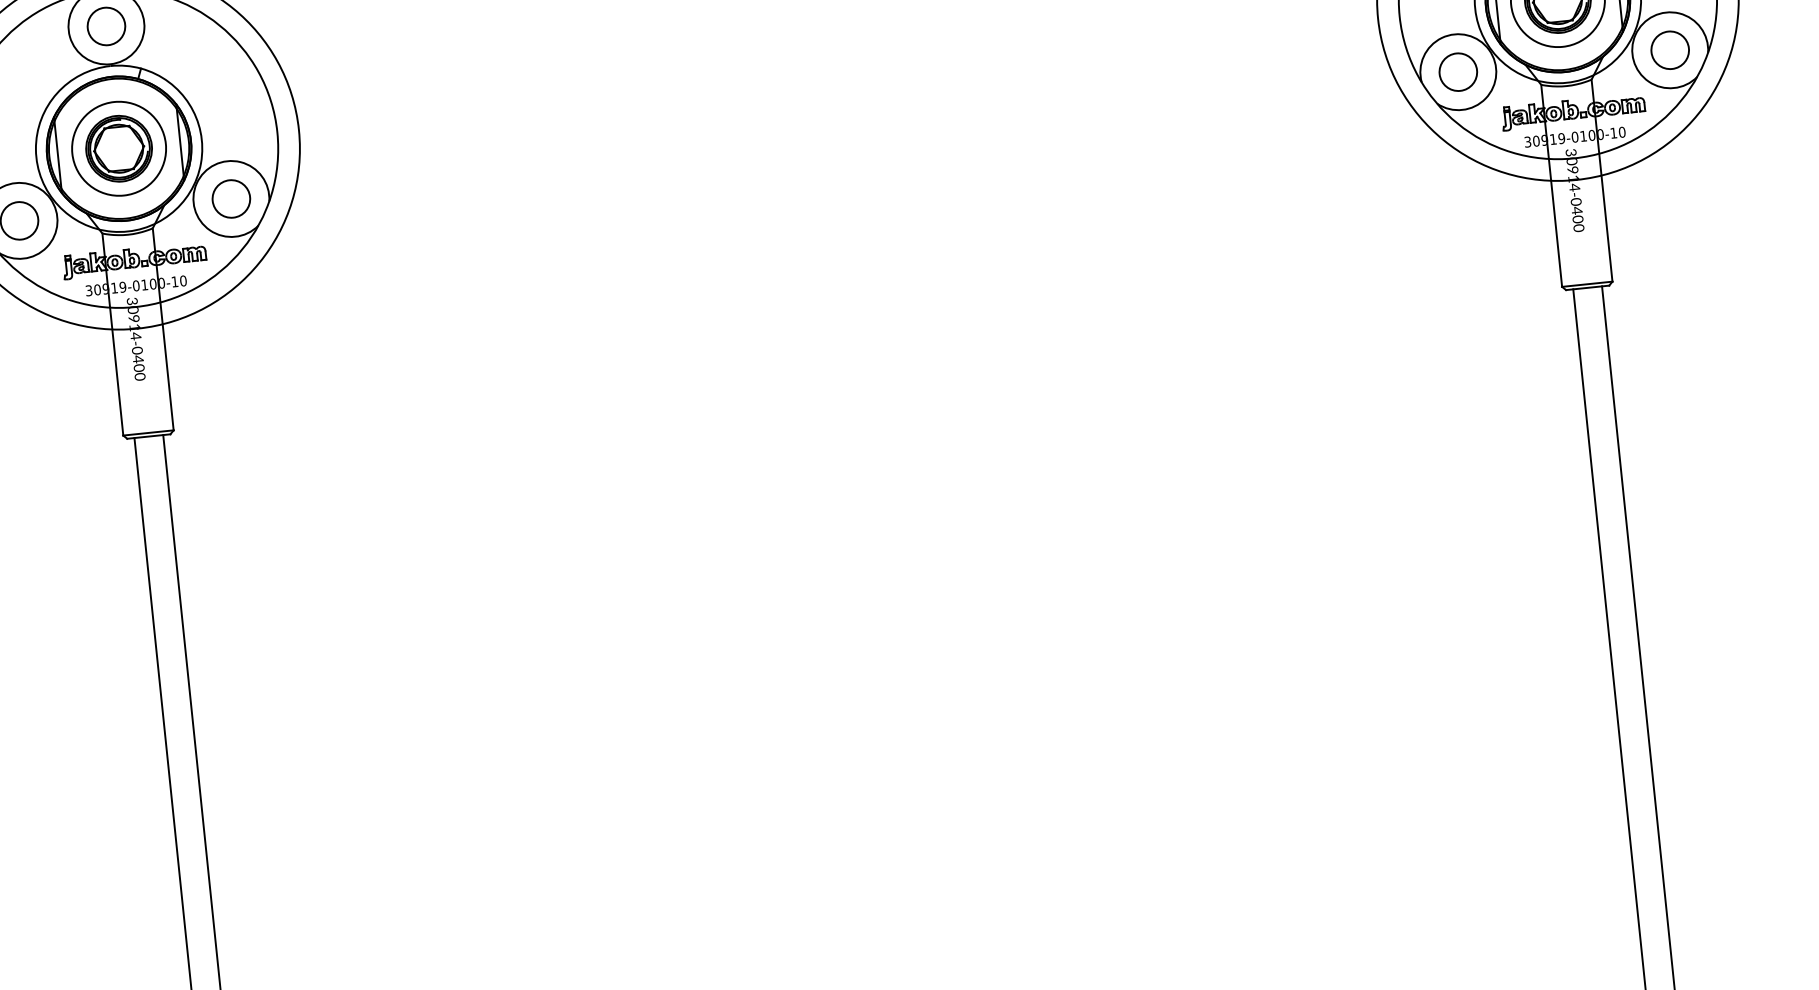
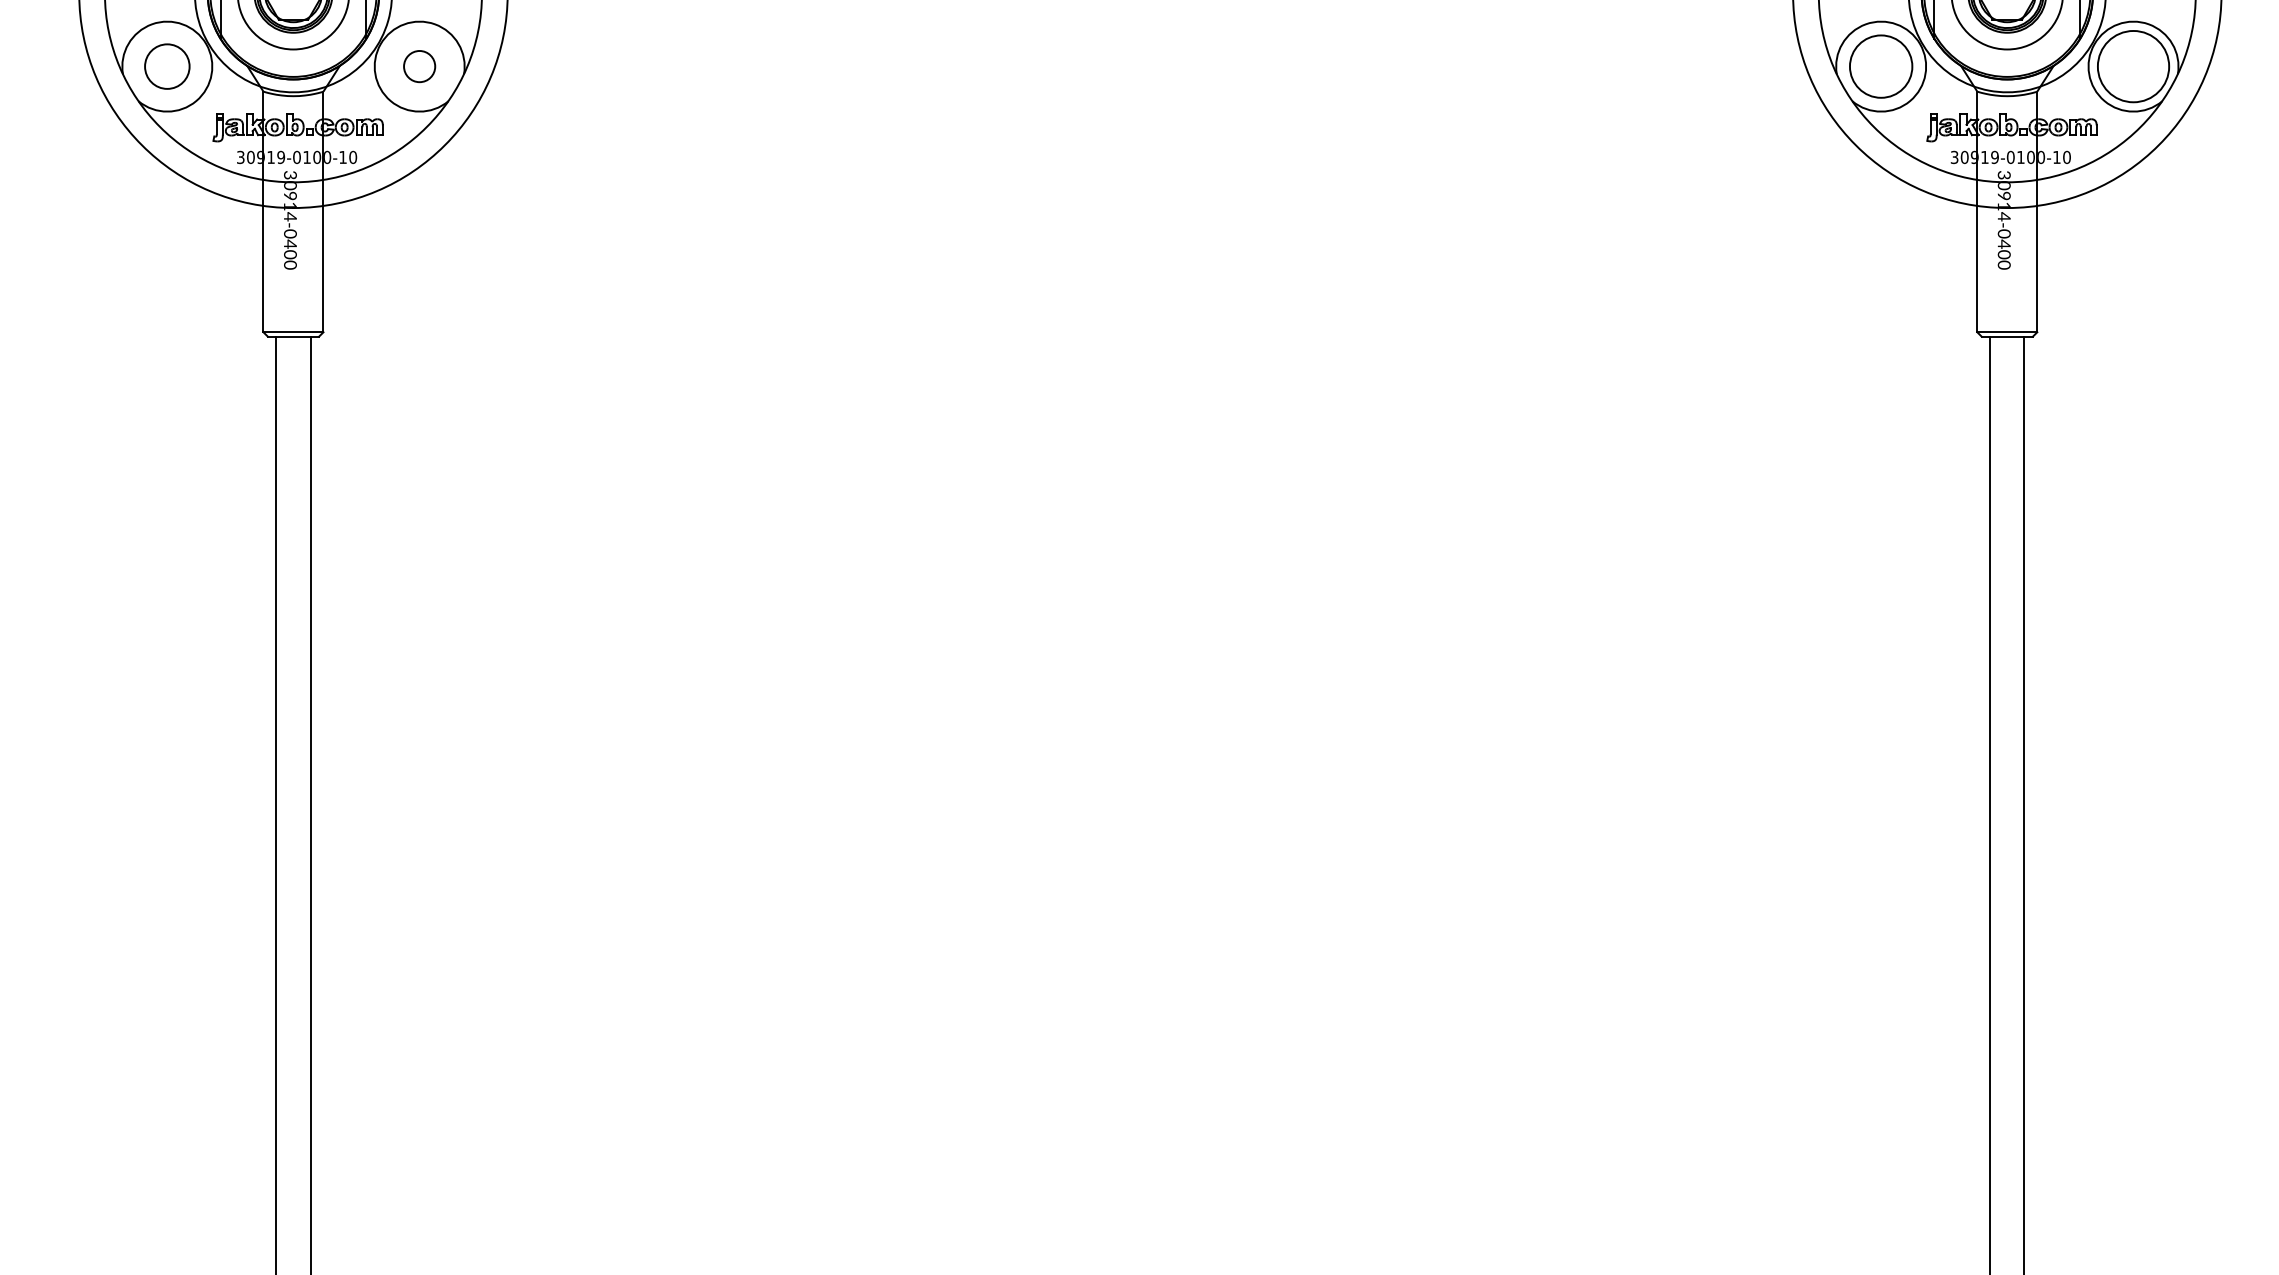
circle: (1670, 50) -> (2133, 66), size x1.6
circle: (1457, 72) -> (1880, 66), size x1.4
circle: (231, 198) -> (419, 66), size x0.7

